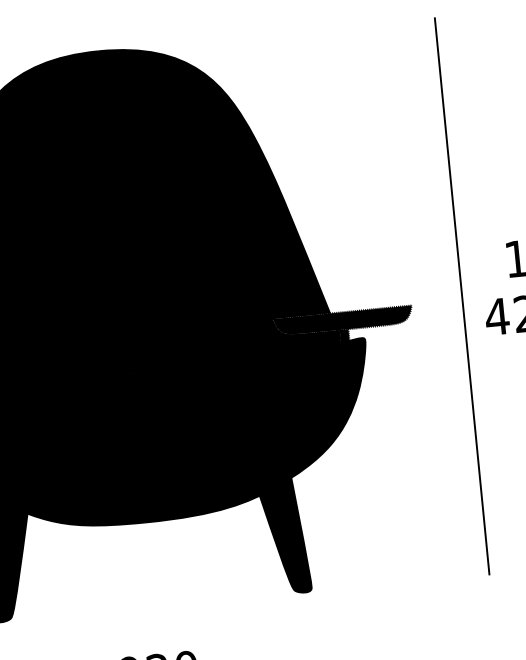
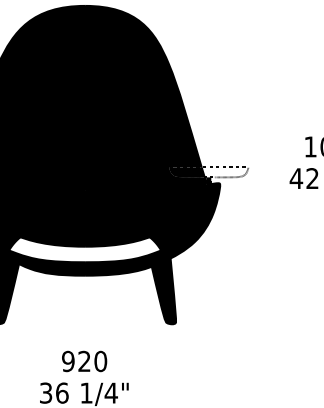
line: (461, 295) -> (277, 164), removed
fill: (370, 318) -> (224, 172), removed
fill: (141, 476) -> (85, 249), removed

